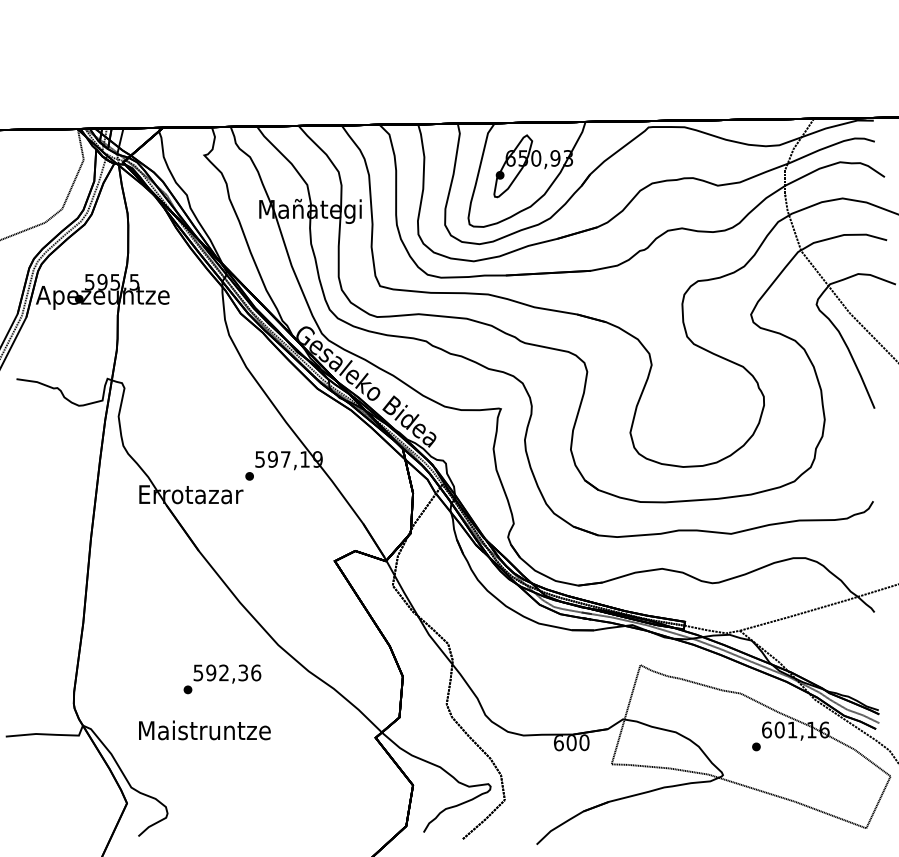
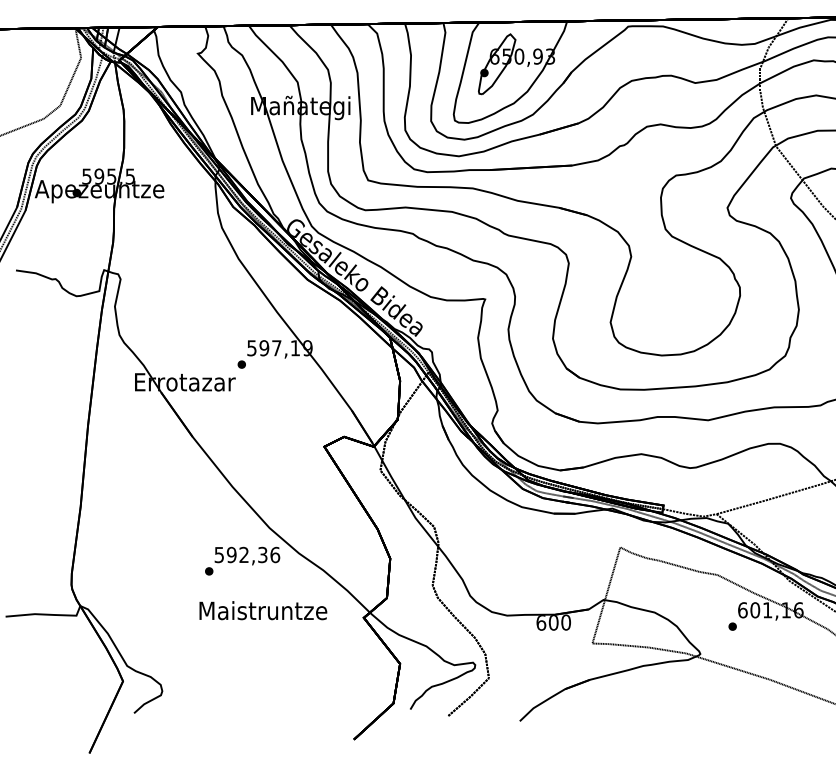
text: (222, 679) -> (242, 561), moved
text: (204, 730) -> (262, 610), moved

